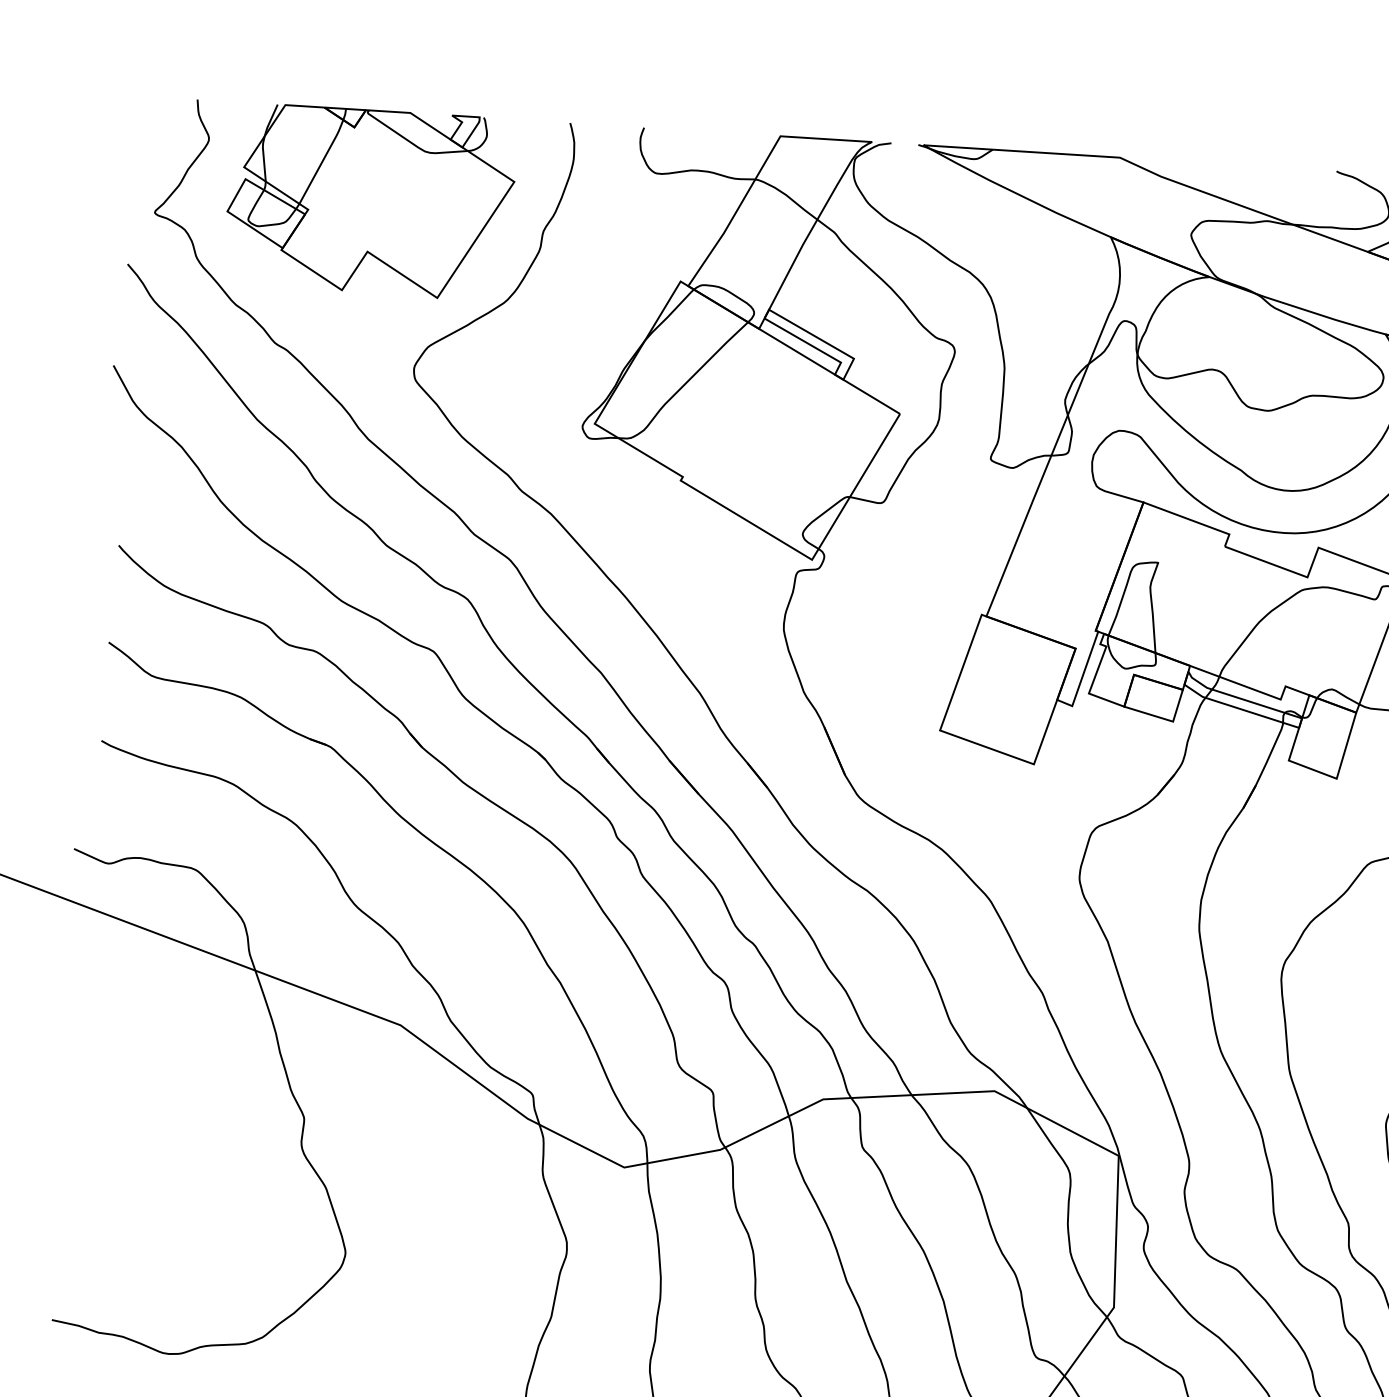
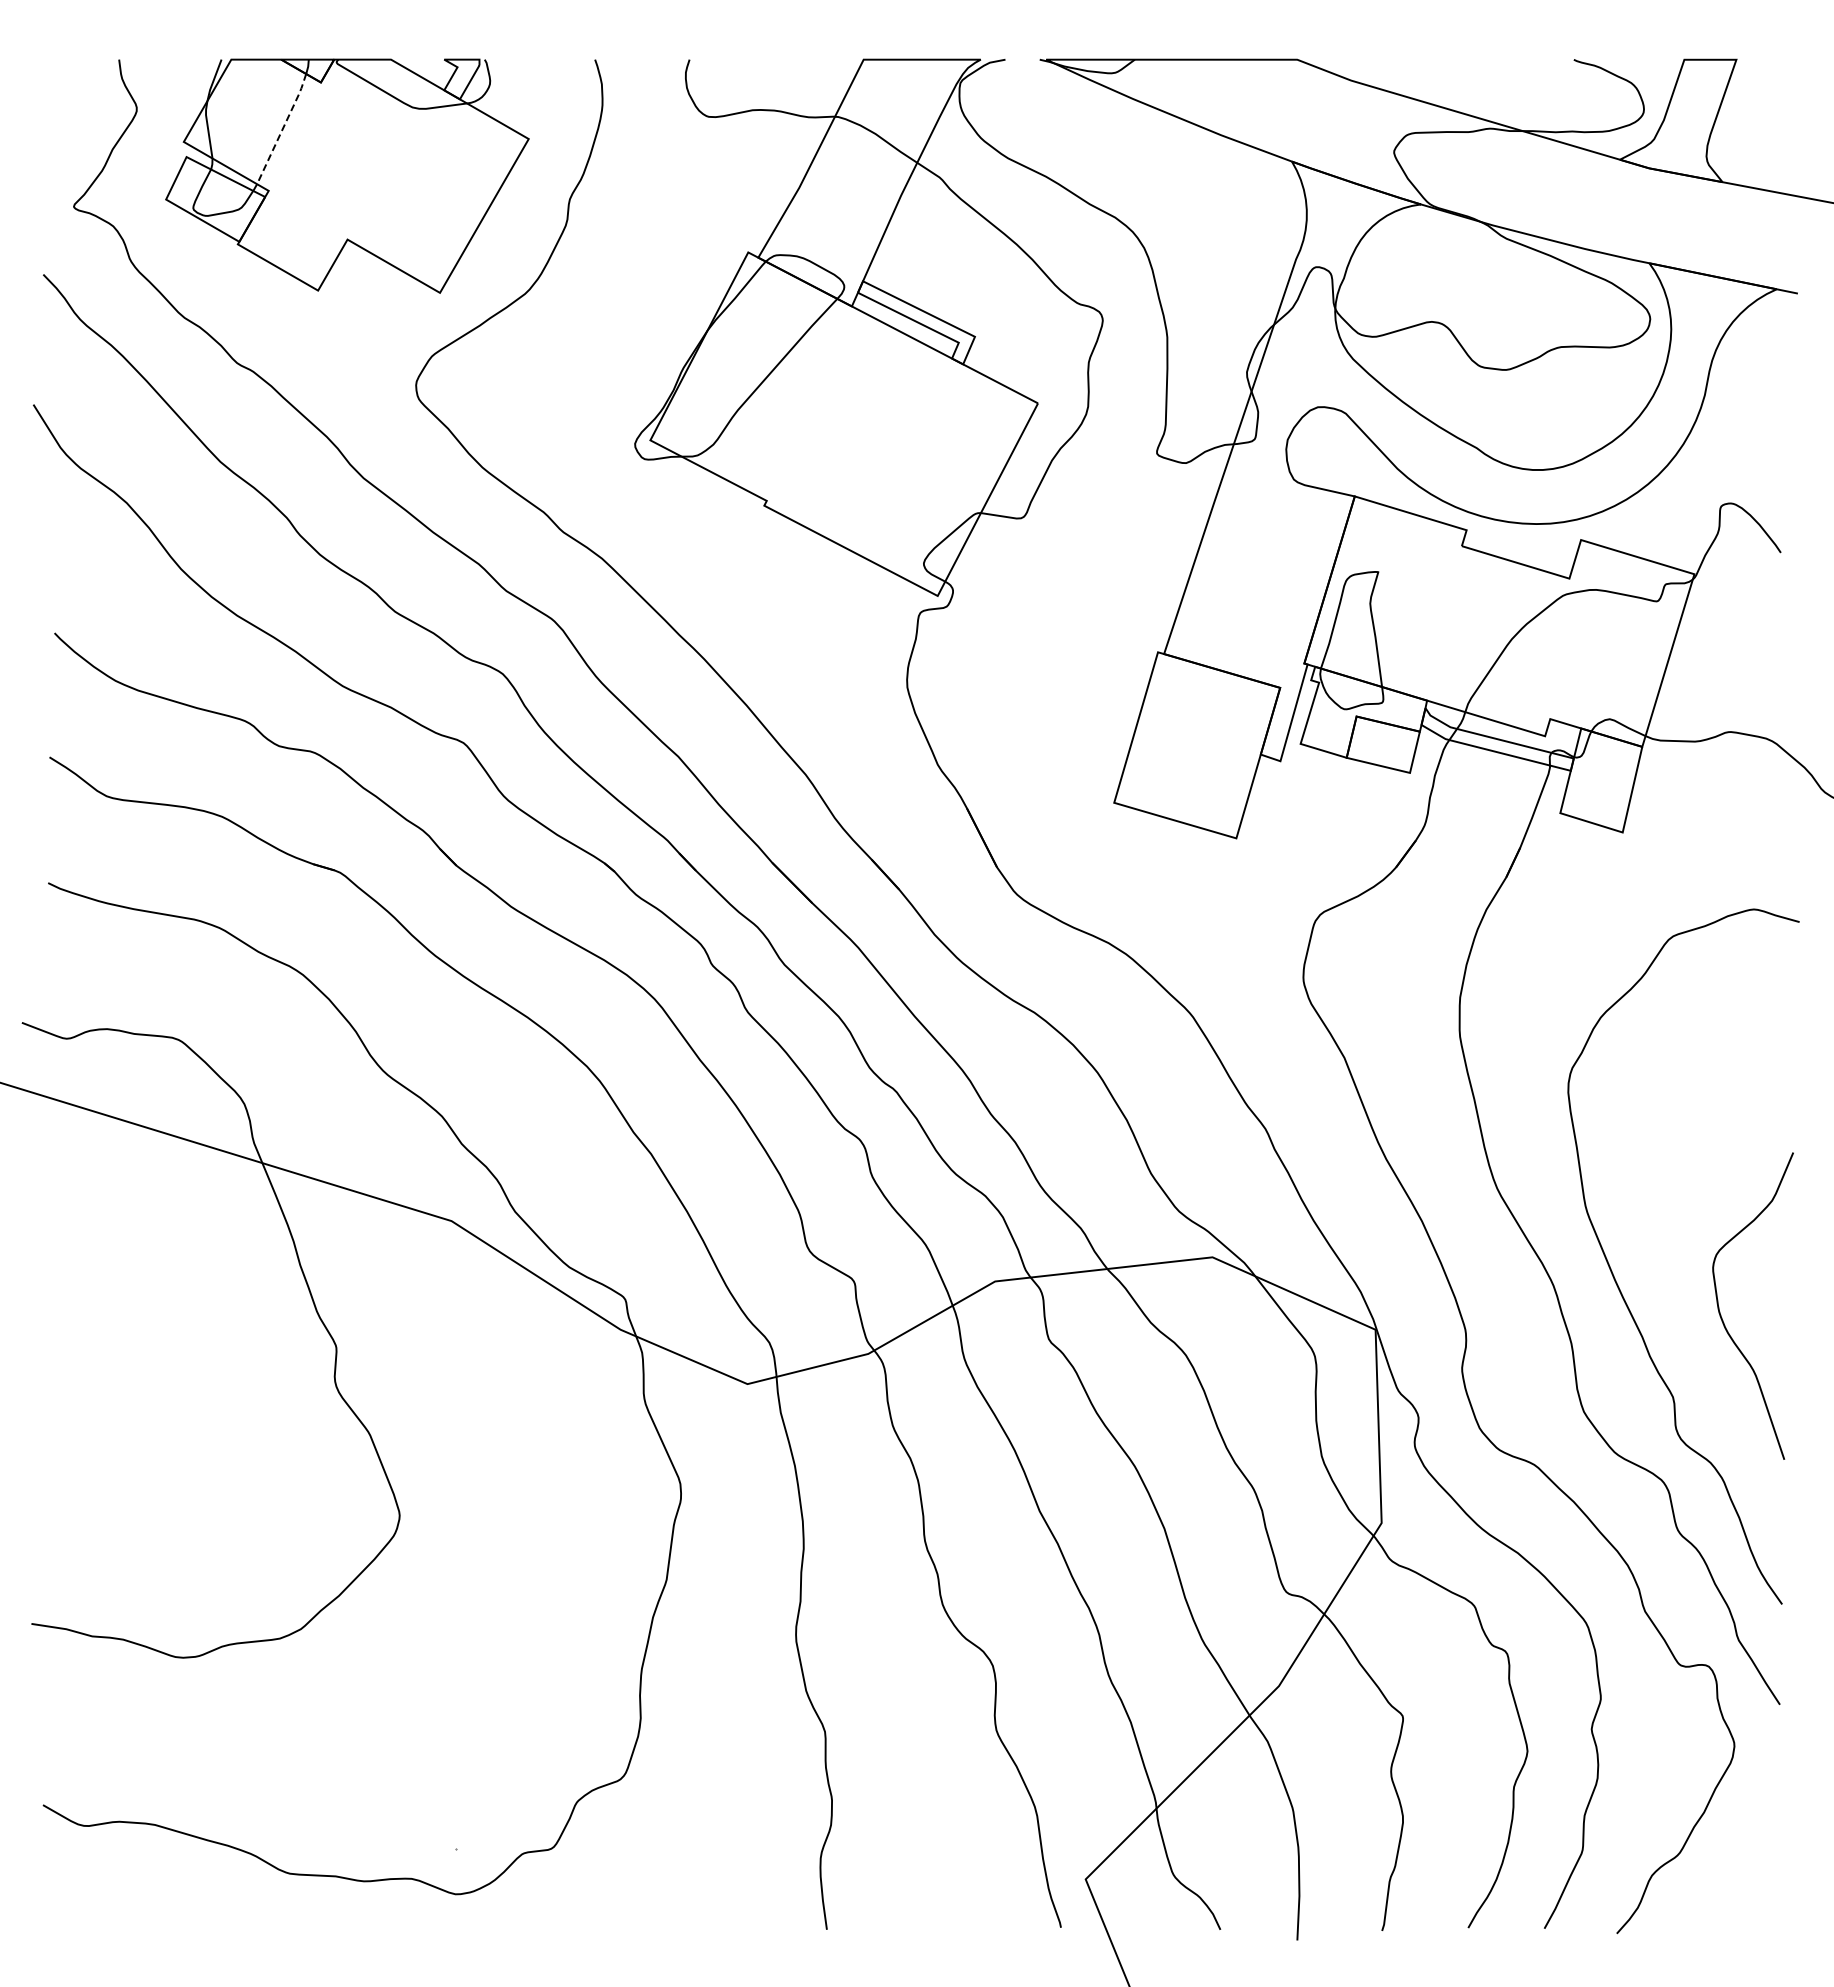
line: (322, 161) -> (283, 128), solid -> dashed

